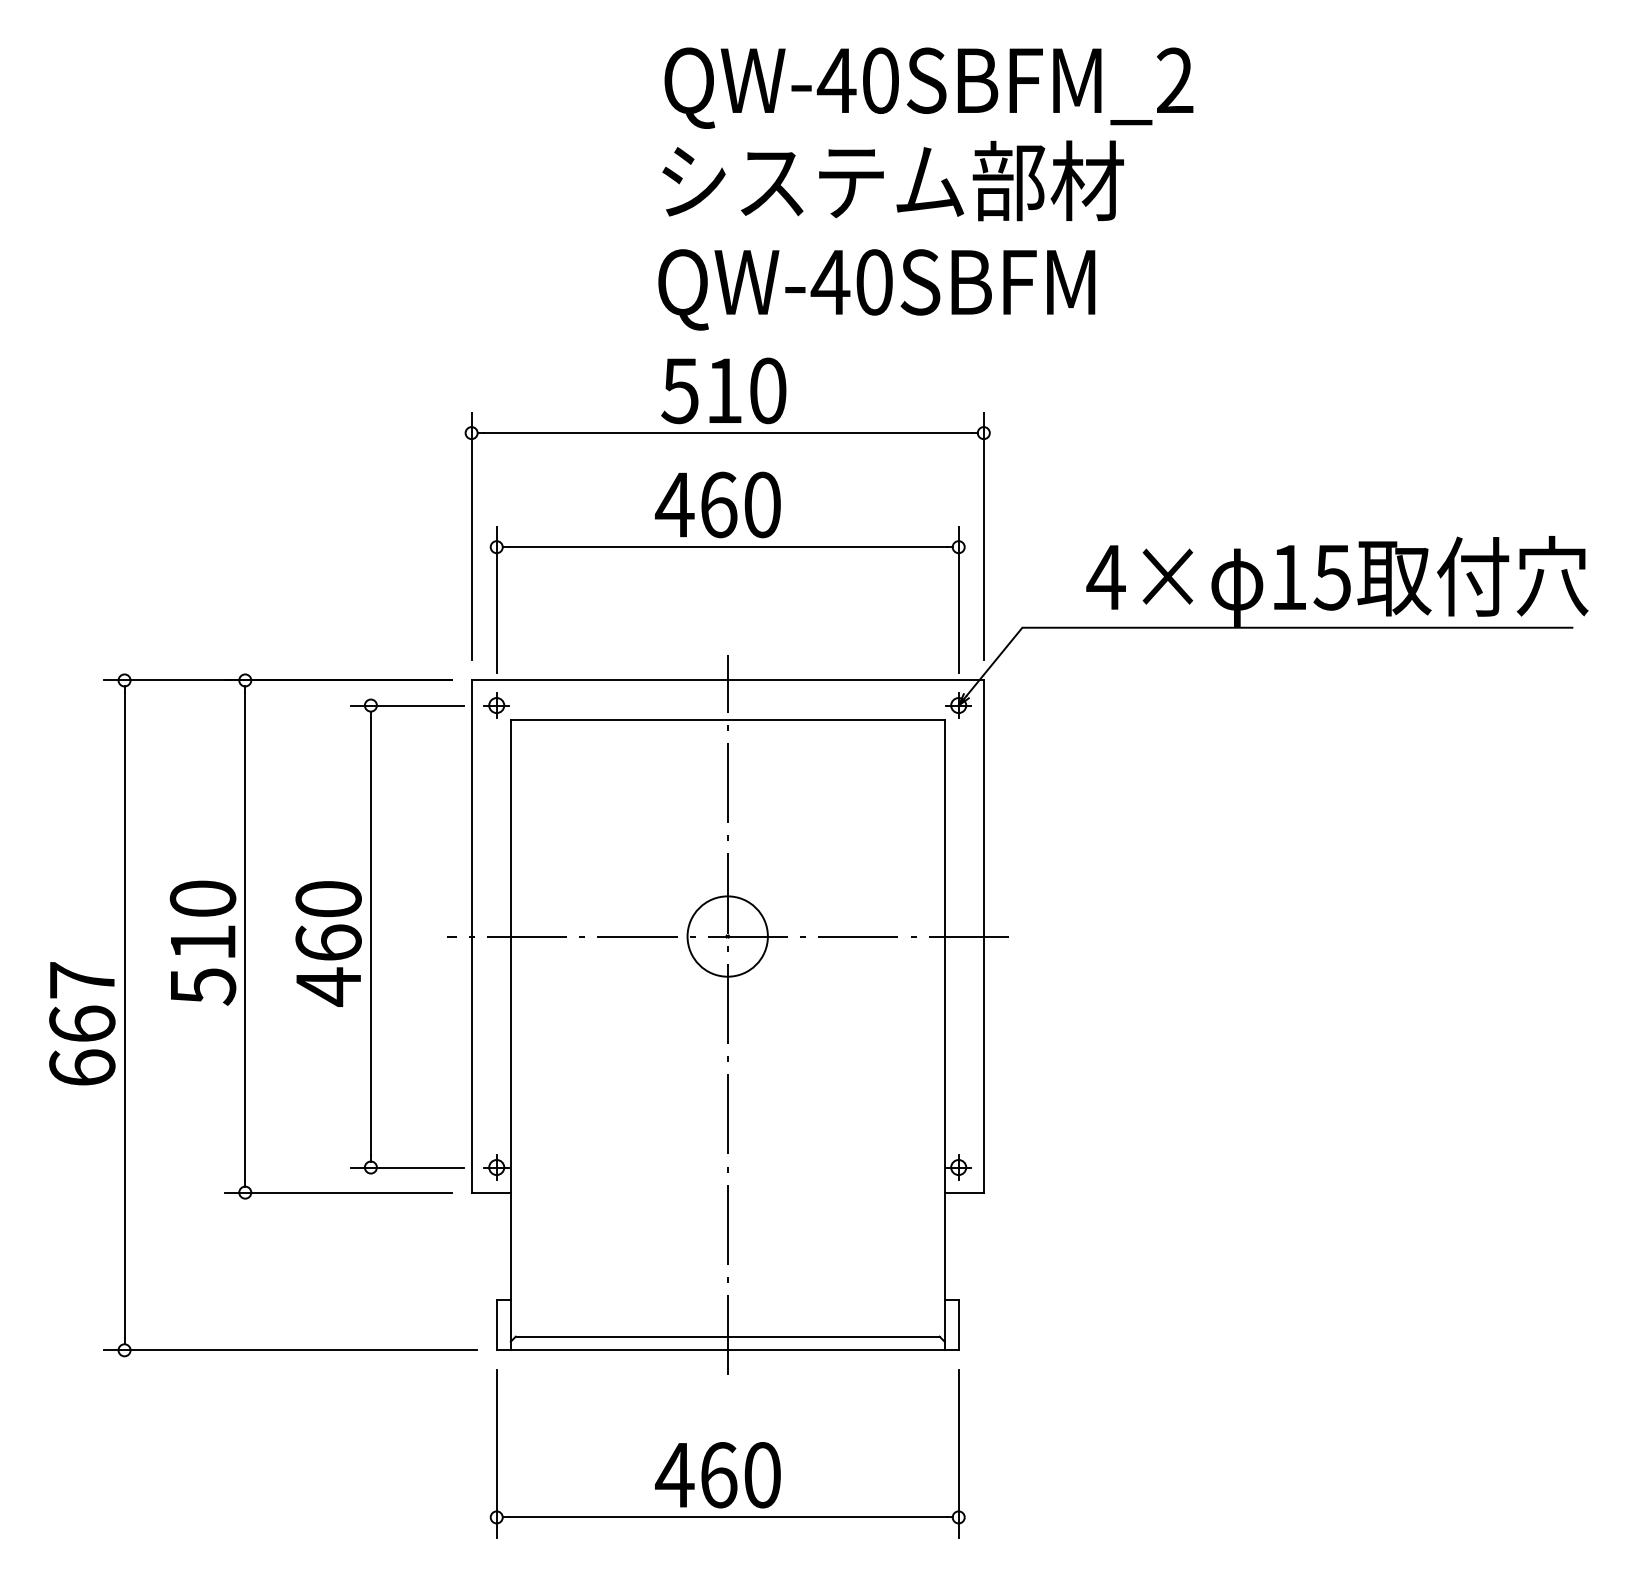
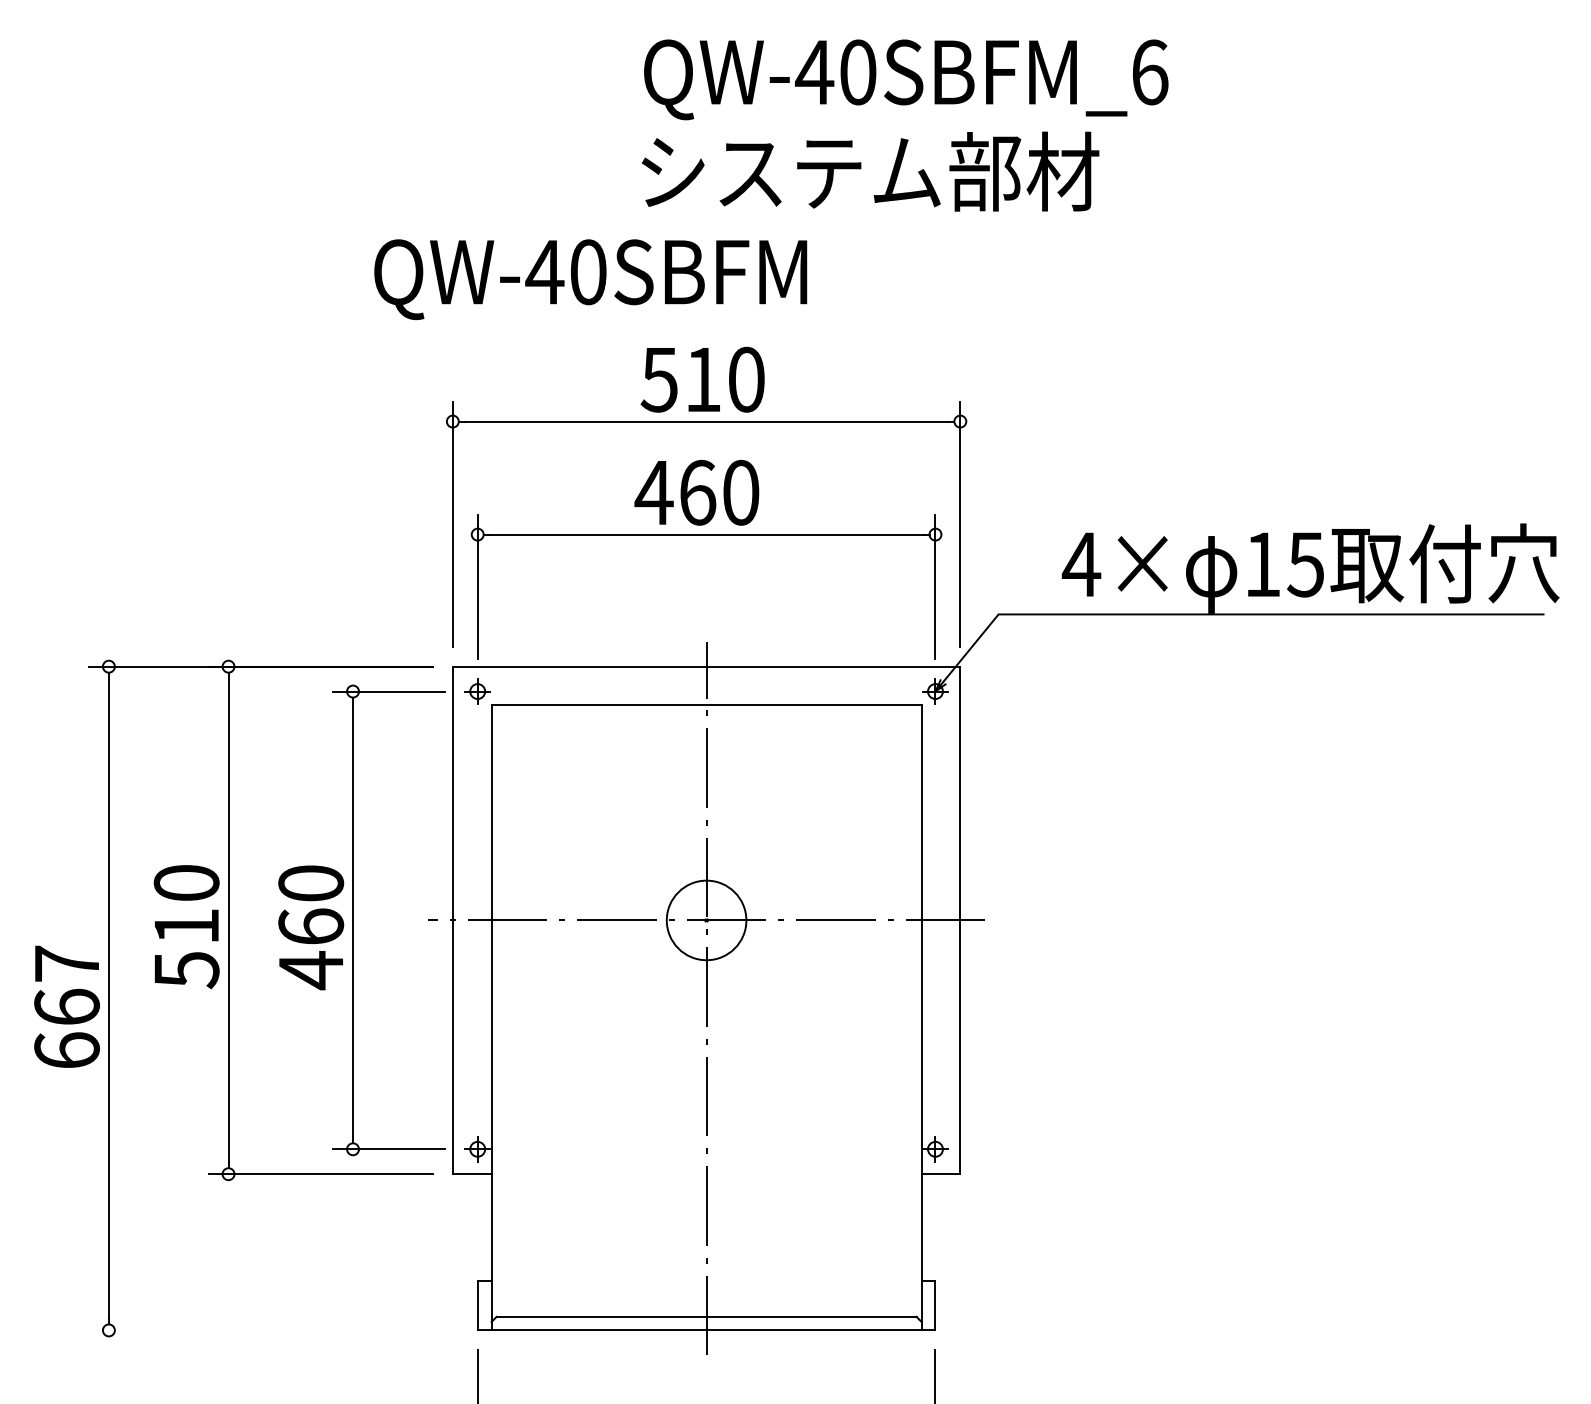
text: (1175, 80) -> (1150, 72), QW-40SBFM_2 -> QW-40SBFM_6
text: (876, 289) -> (590, 279), moved
line: (290, 1350) -> (273, 1330), removed

